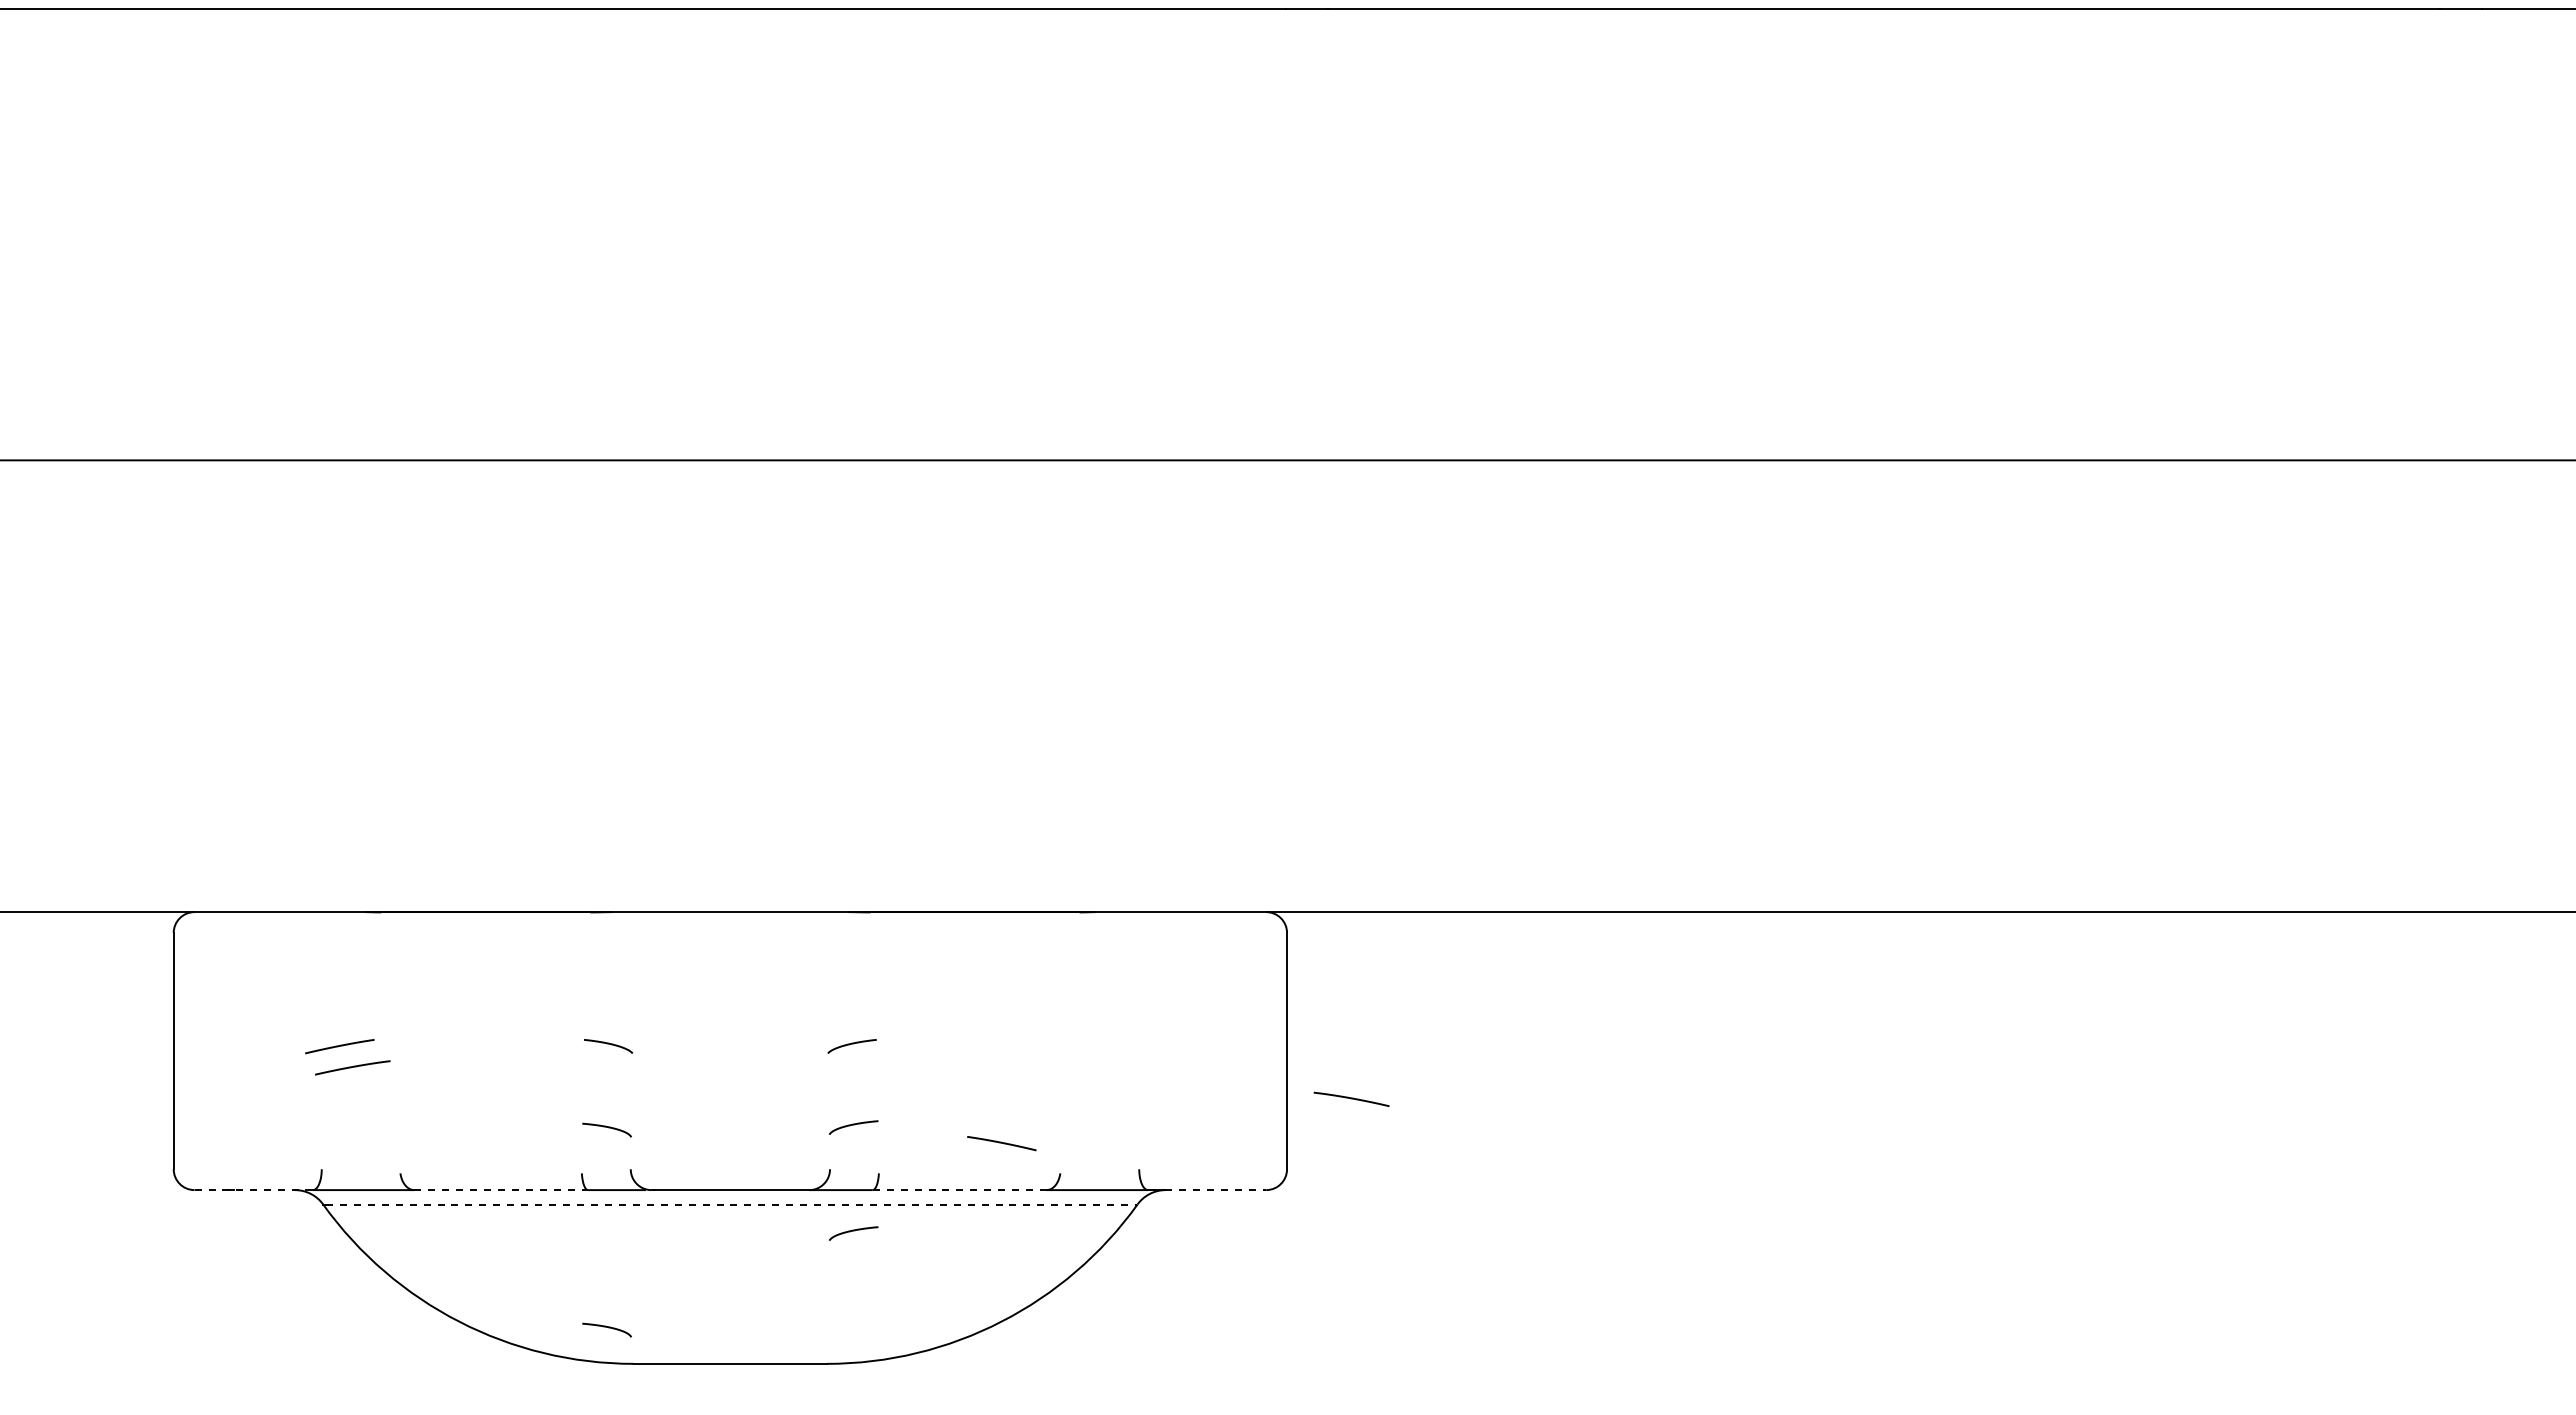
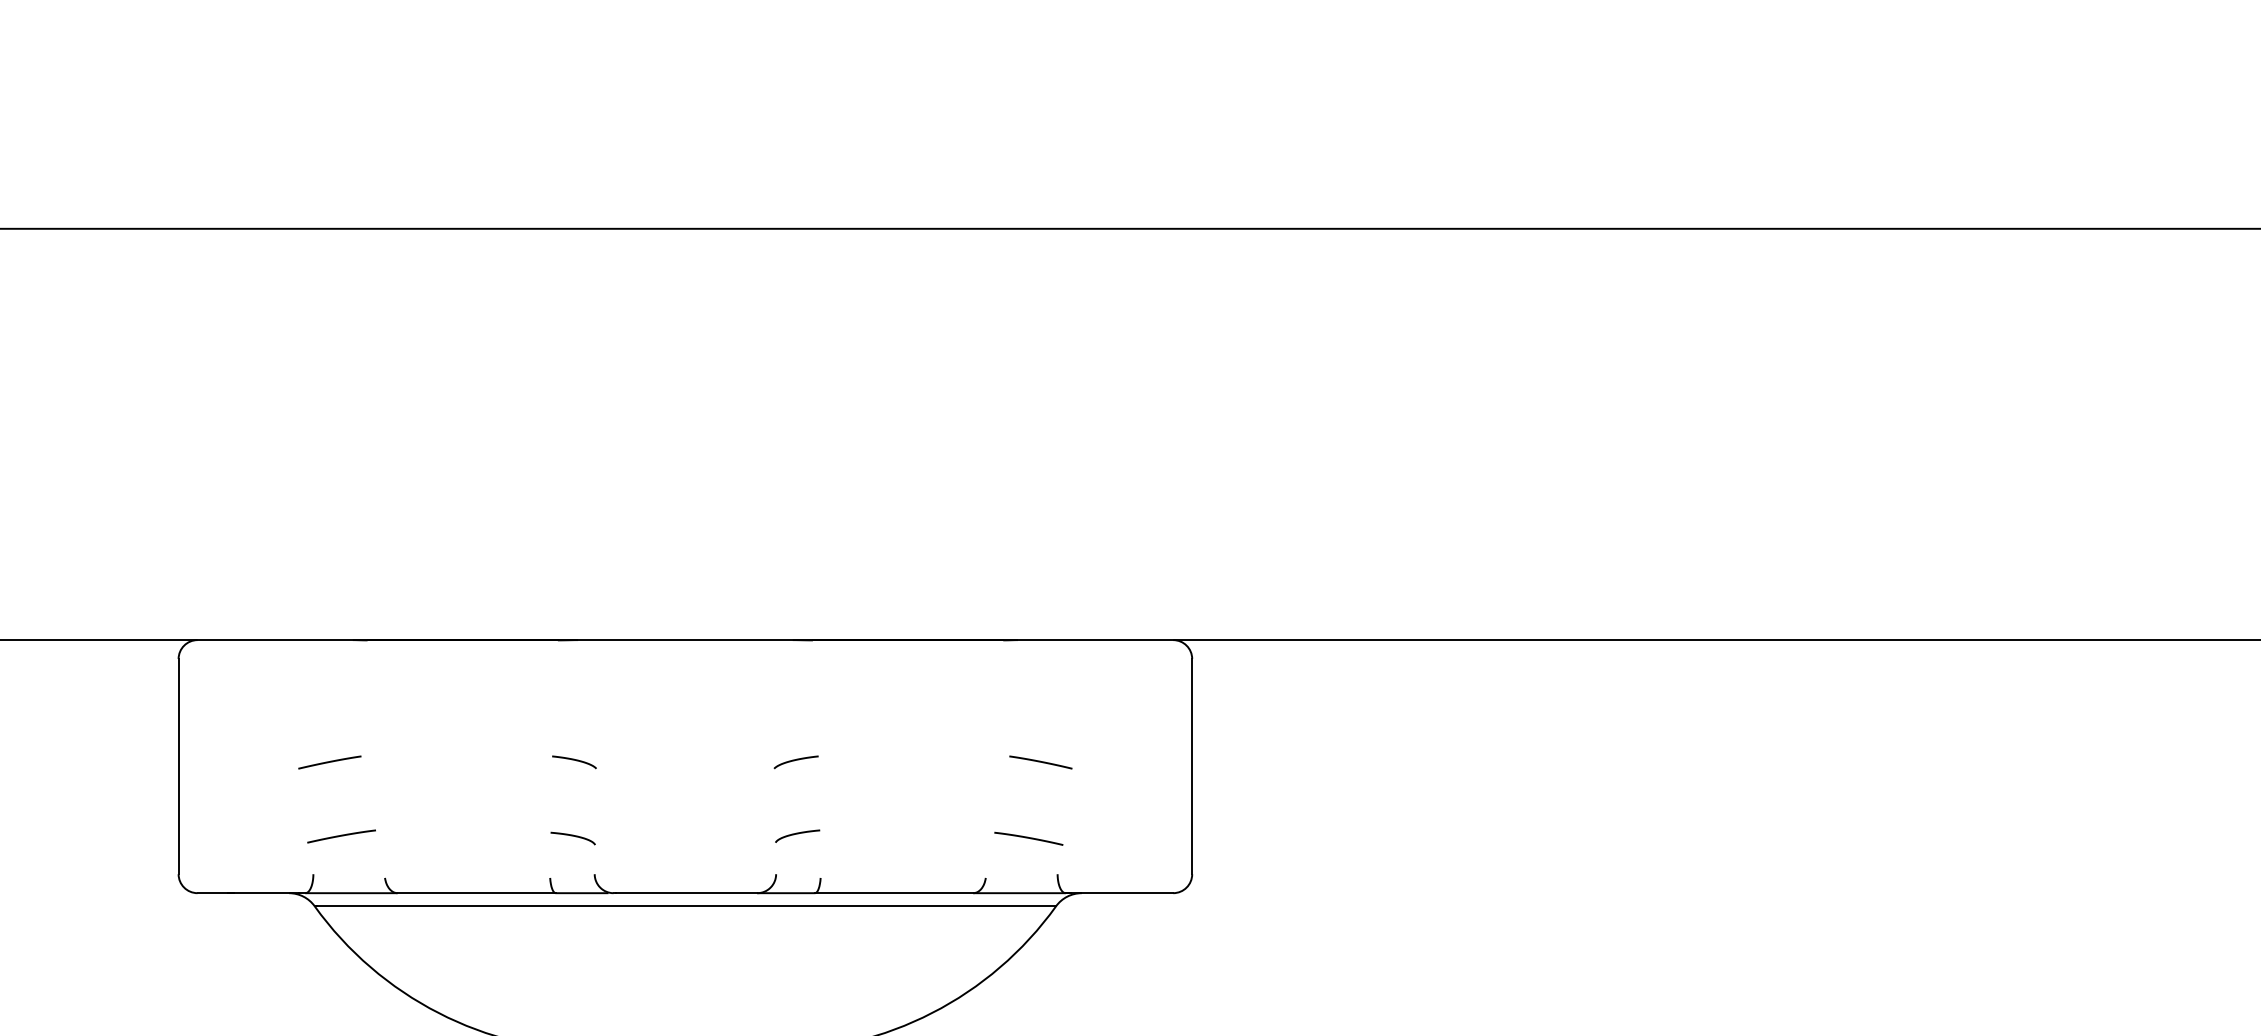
curve: (352, 1067) -> (341, 836), moved
curve: (1351, 1098) -> (1028, 838), moved
line: (1001, 1143) -> (1040, 762), moved
line: (250, 1190) -> (248, 893), dashed -> solid
line: (501, 1190) -> (477, 893), dashed -> solid
line: (959, 1190) -> (893, 893), dashed -> solid
line: (1215, 1190) -> (1127, 893), dashed -> solid
line: (731, 1204) -> (686, 906), dashed -> solid
curve: (853, 1231) -> (797, 930), removed
curve: (606, 1327) -> (572, 1018), removed

